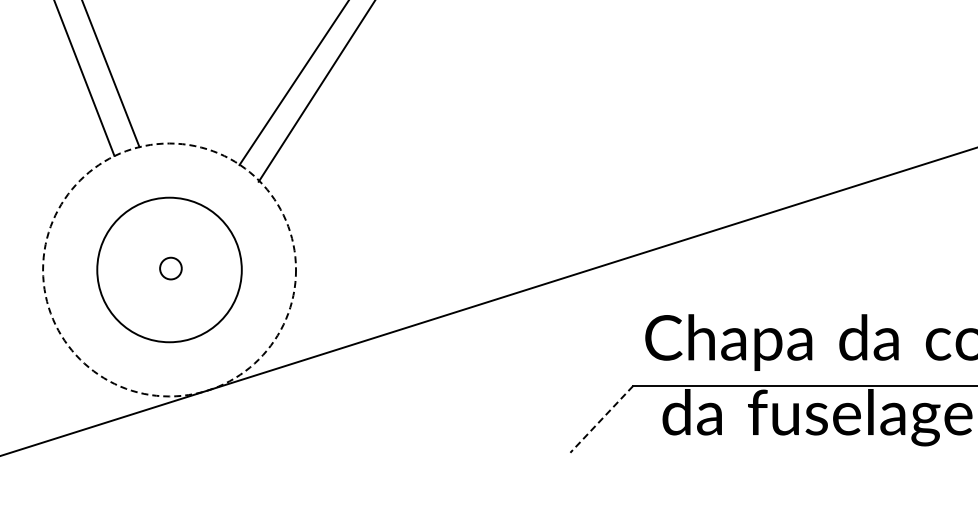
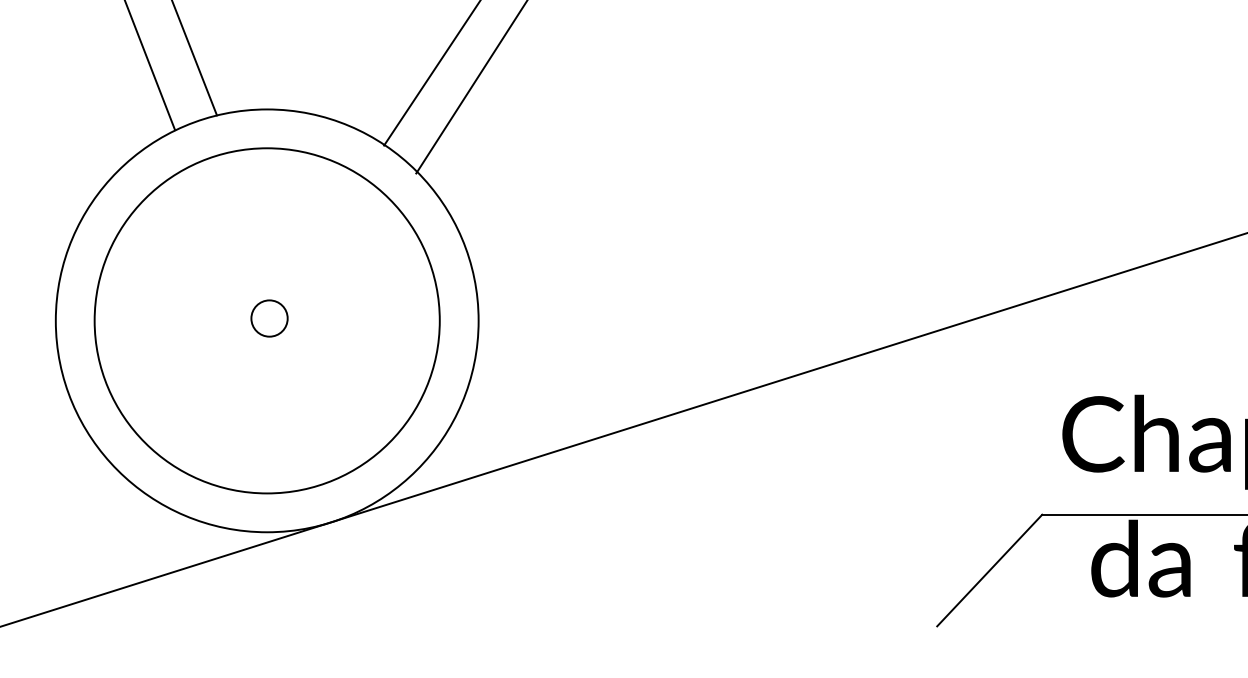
circle: (169, 269) -> (267, 320), dashed -> solid
circle: (169, 269) -> (267, 320), size x1.43
line: (601, 419) -> (989, 570), dashed -> solid

